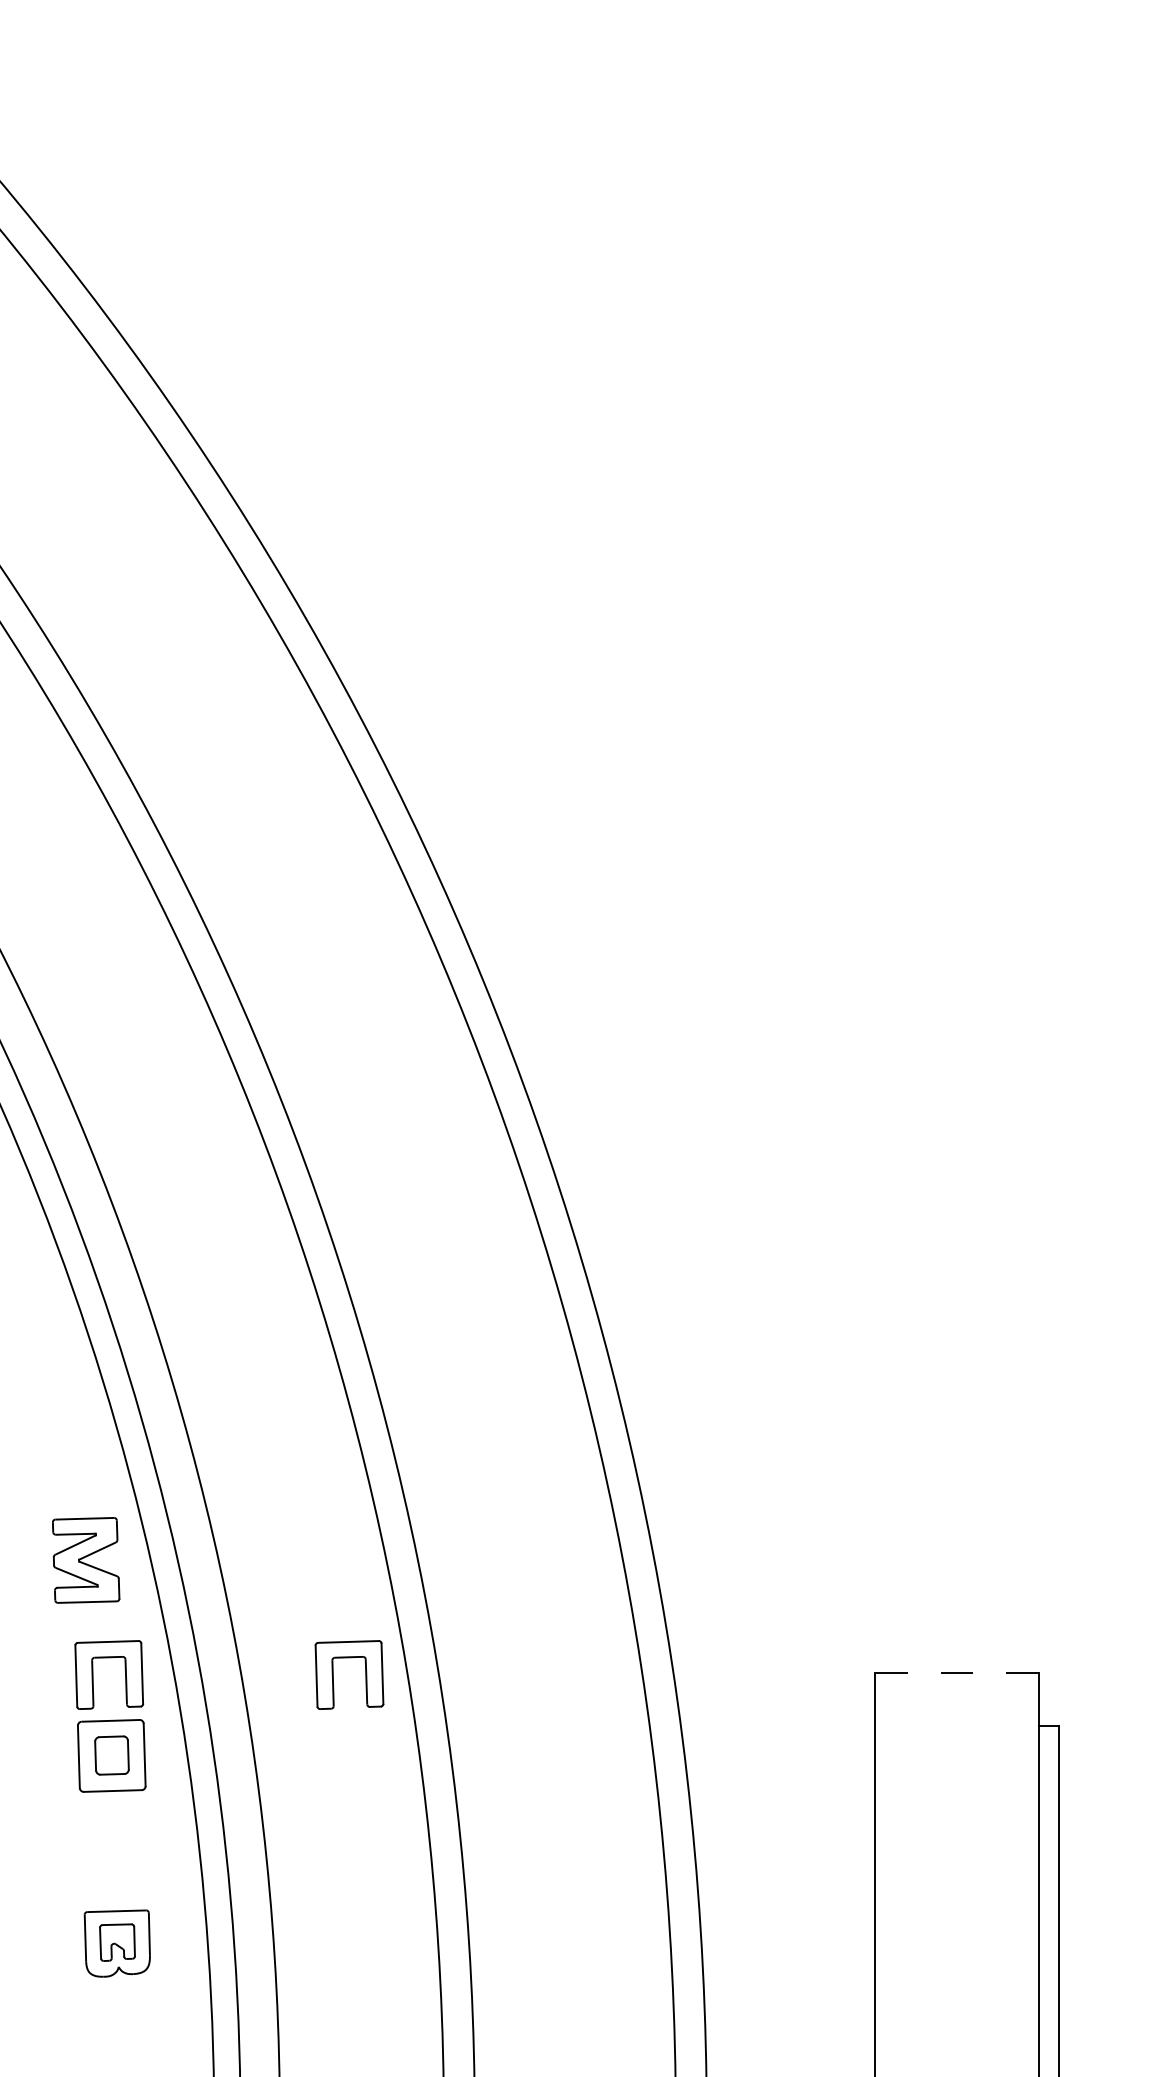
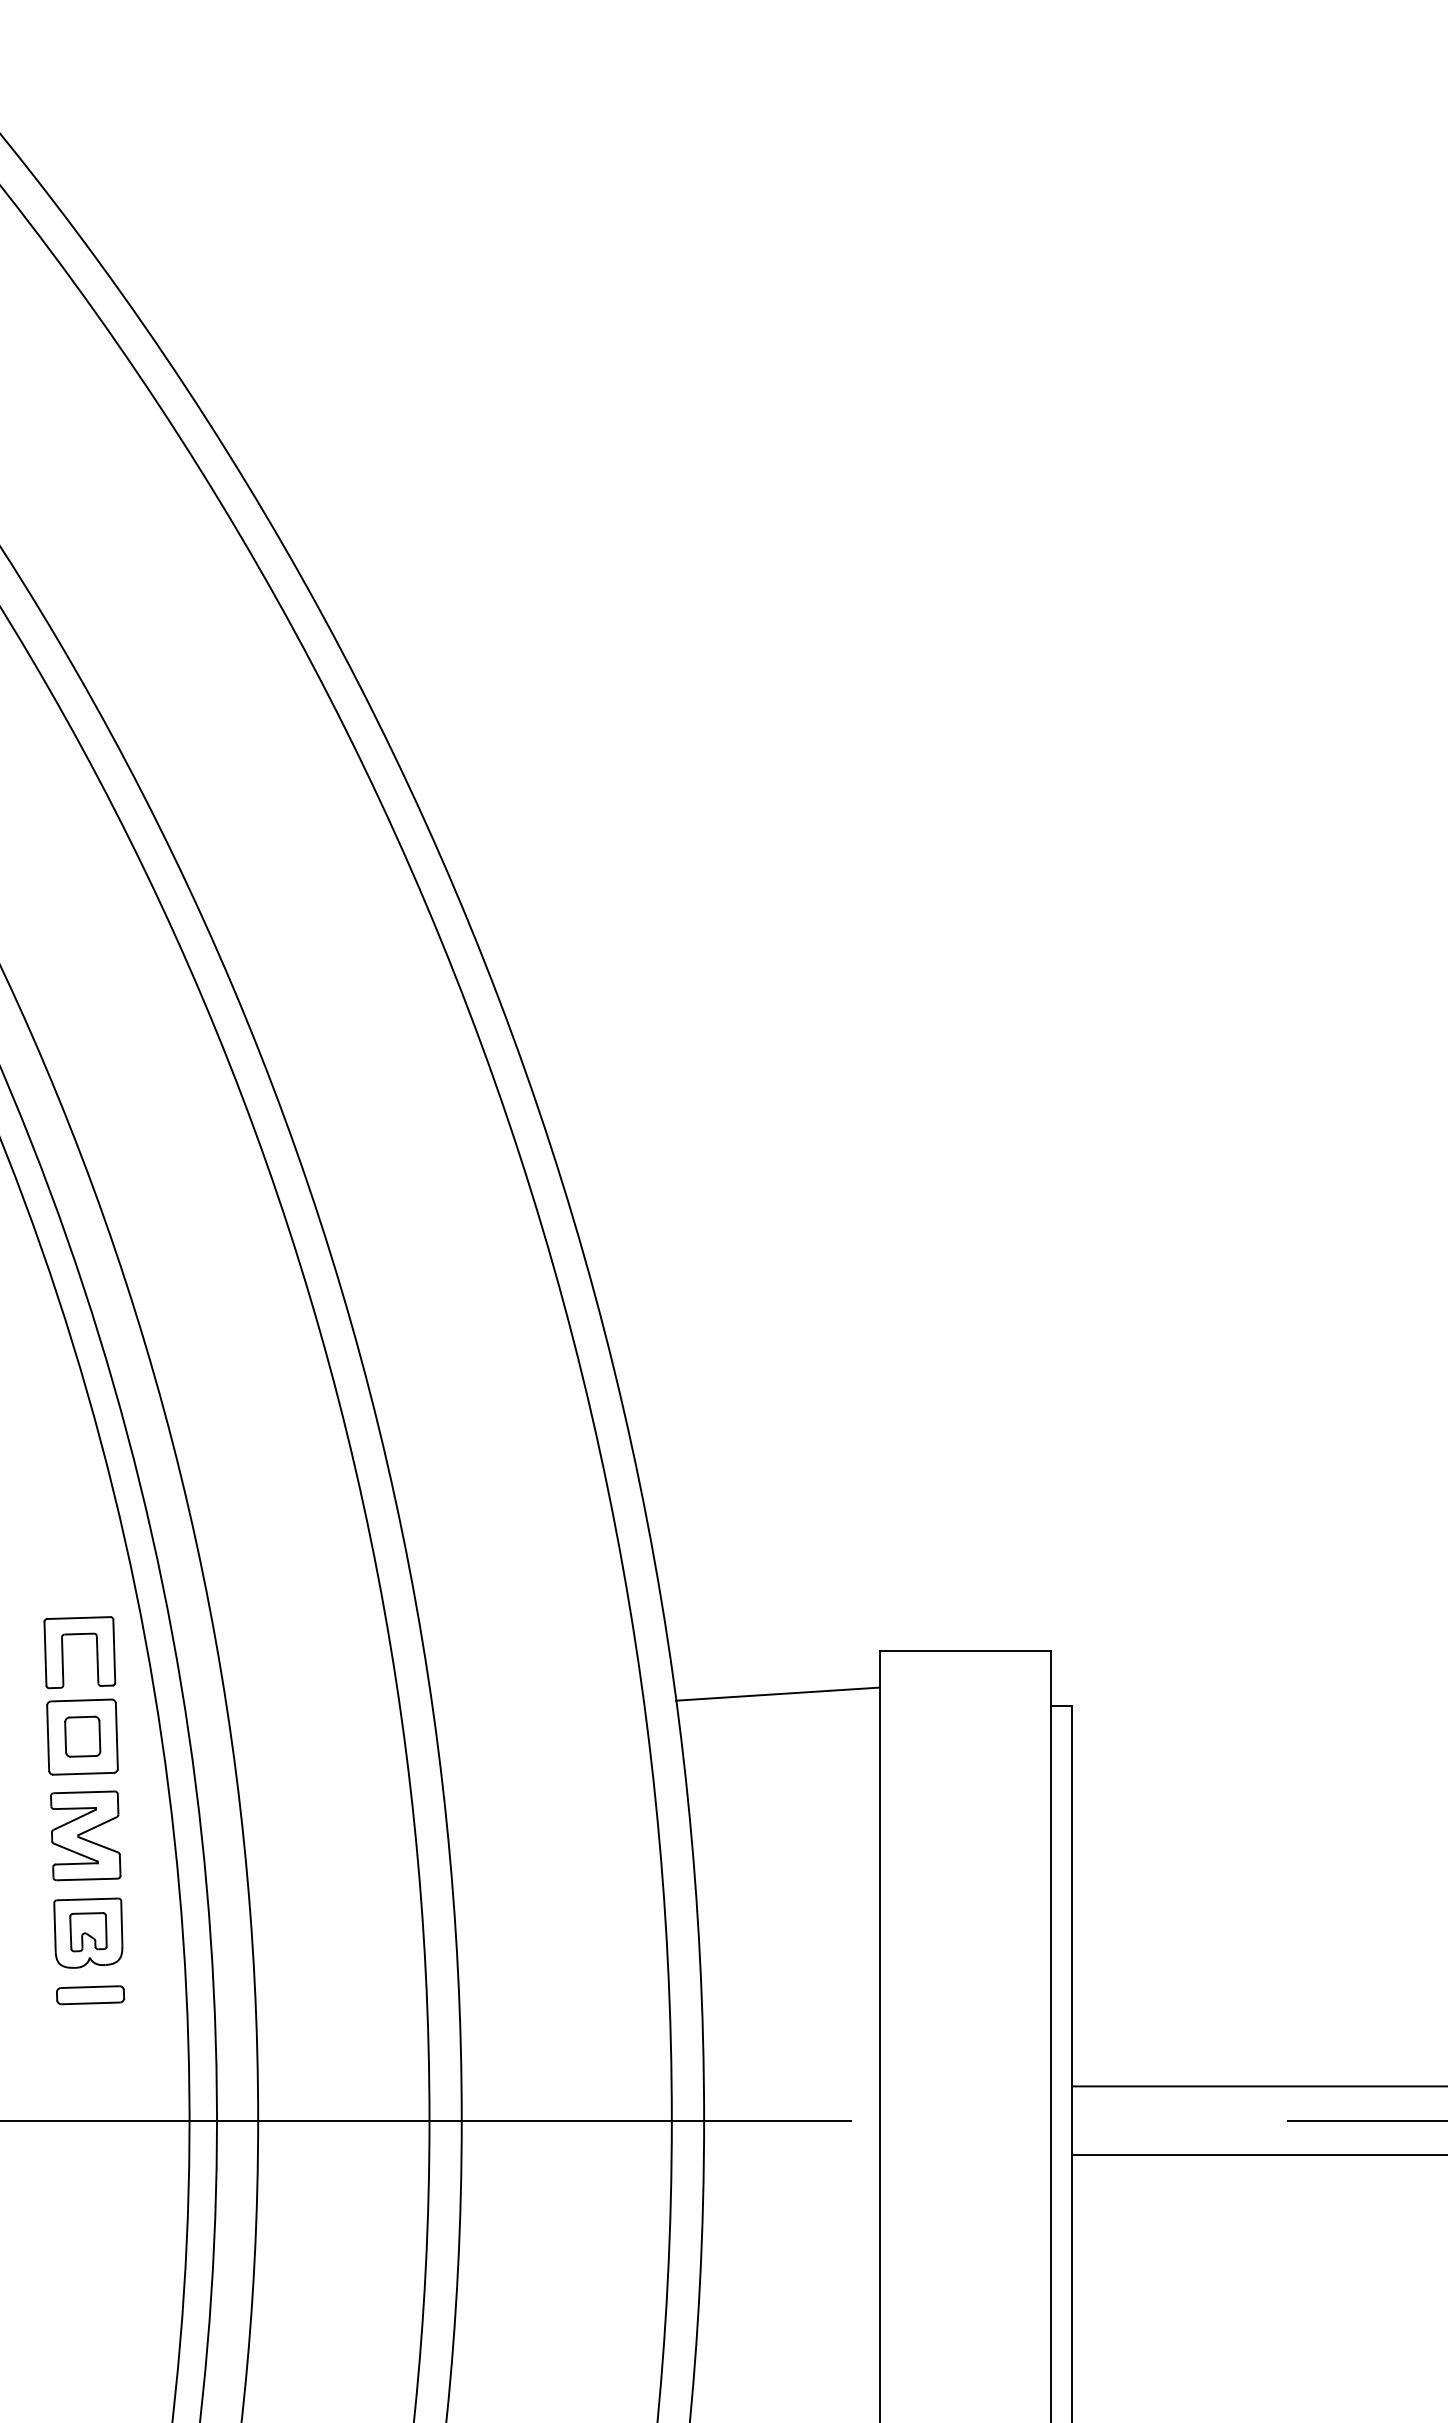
part: (85, 1560) -> (85, 1835), moved
line: (956, 1672) -> (965, 1650), dashed -> solid
part: (333, 1674) -> (314, 1652), removed
line: (777, 1714) -> (777, 1693), added
part: (119, 2003) -> (90, 1995), added

